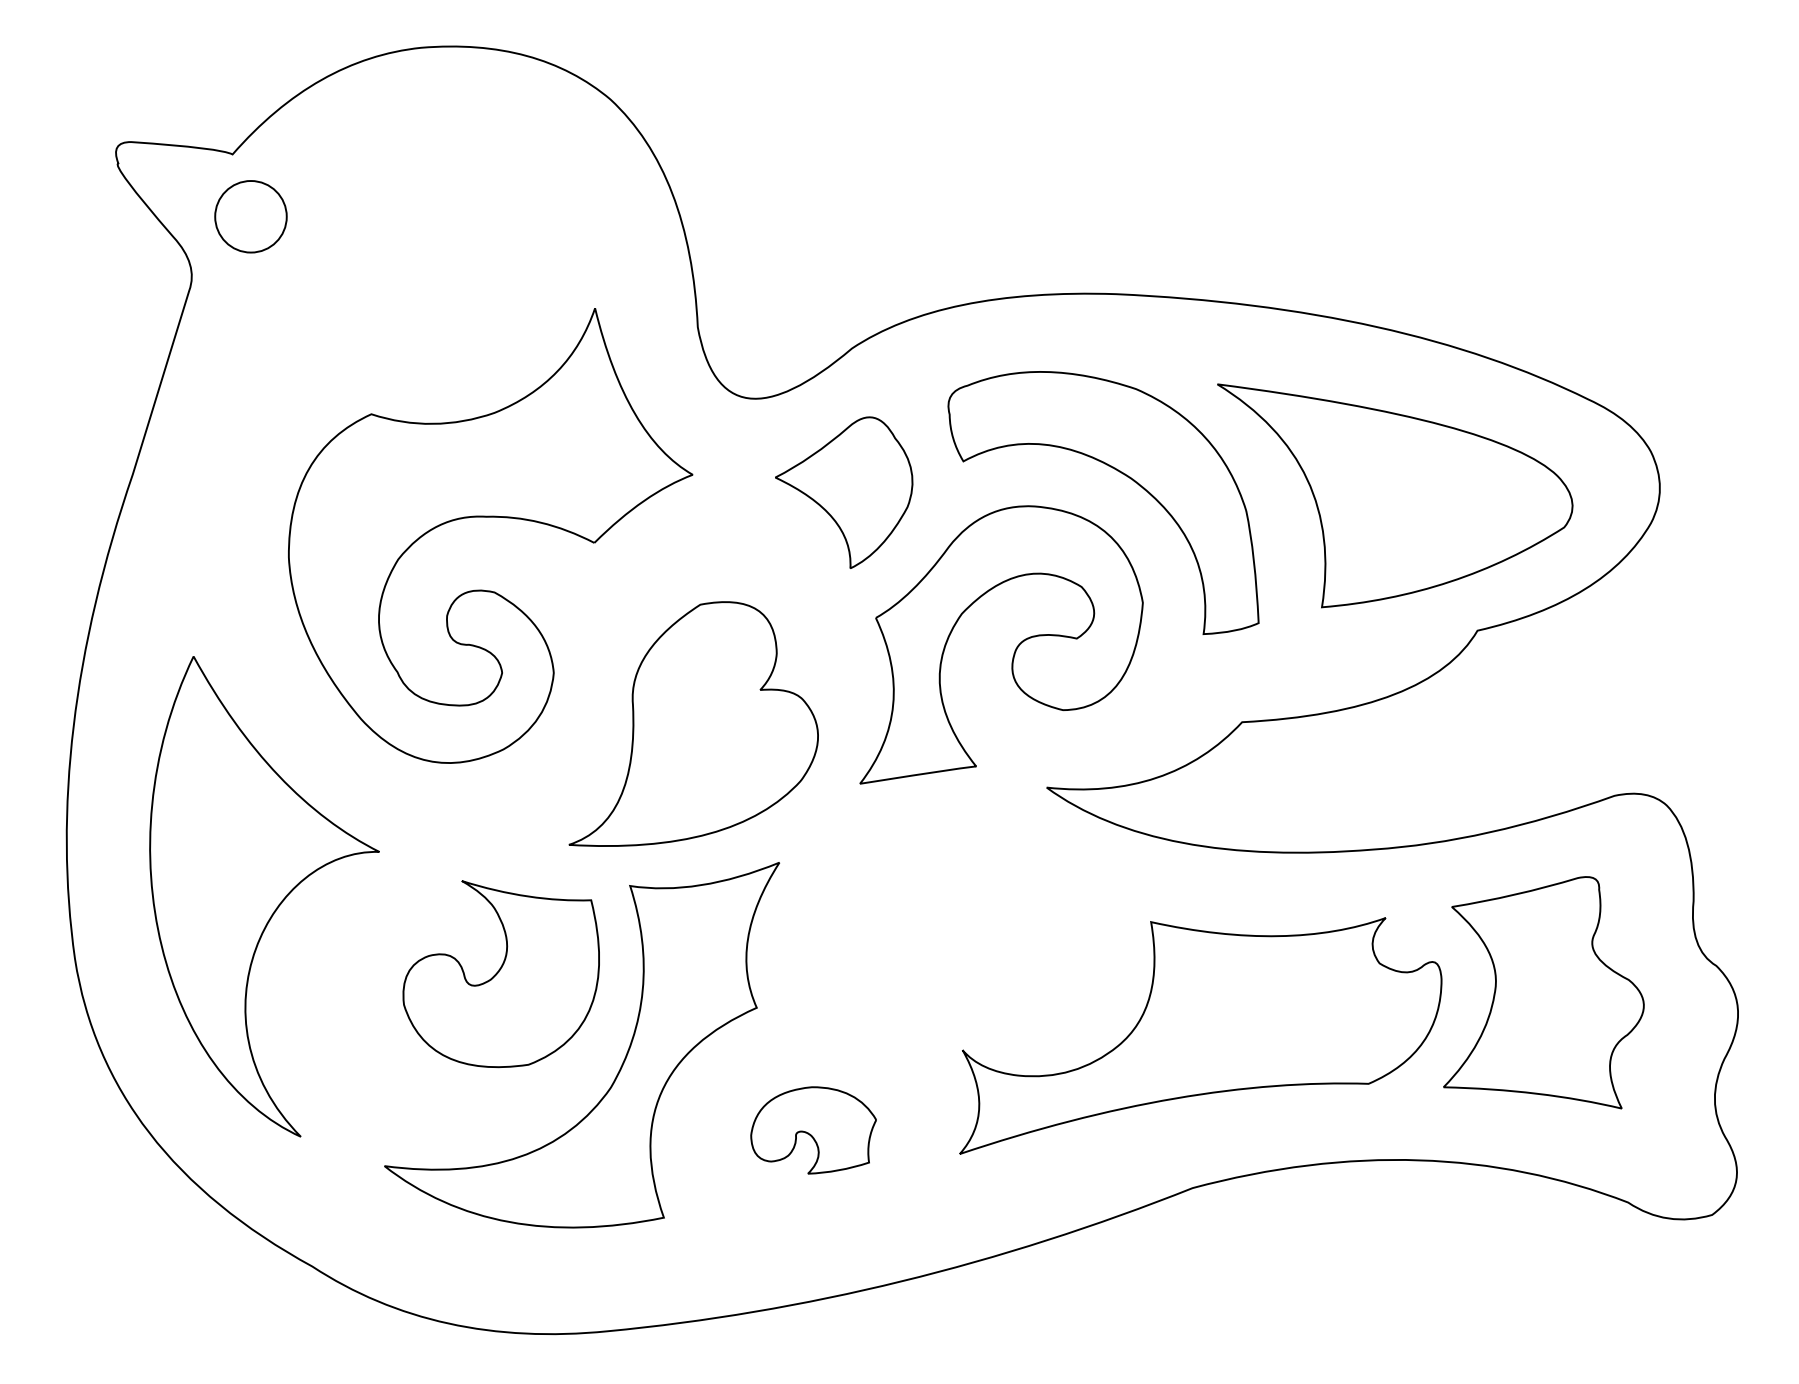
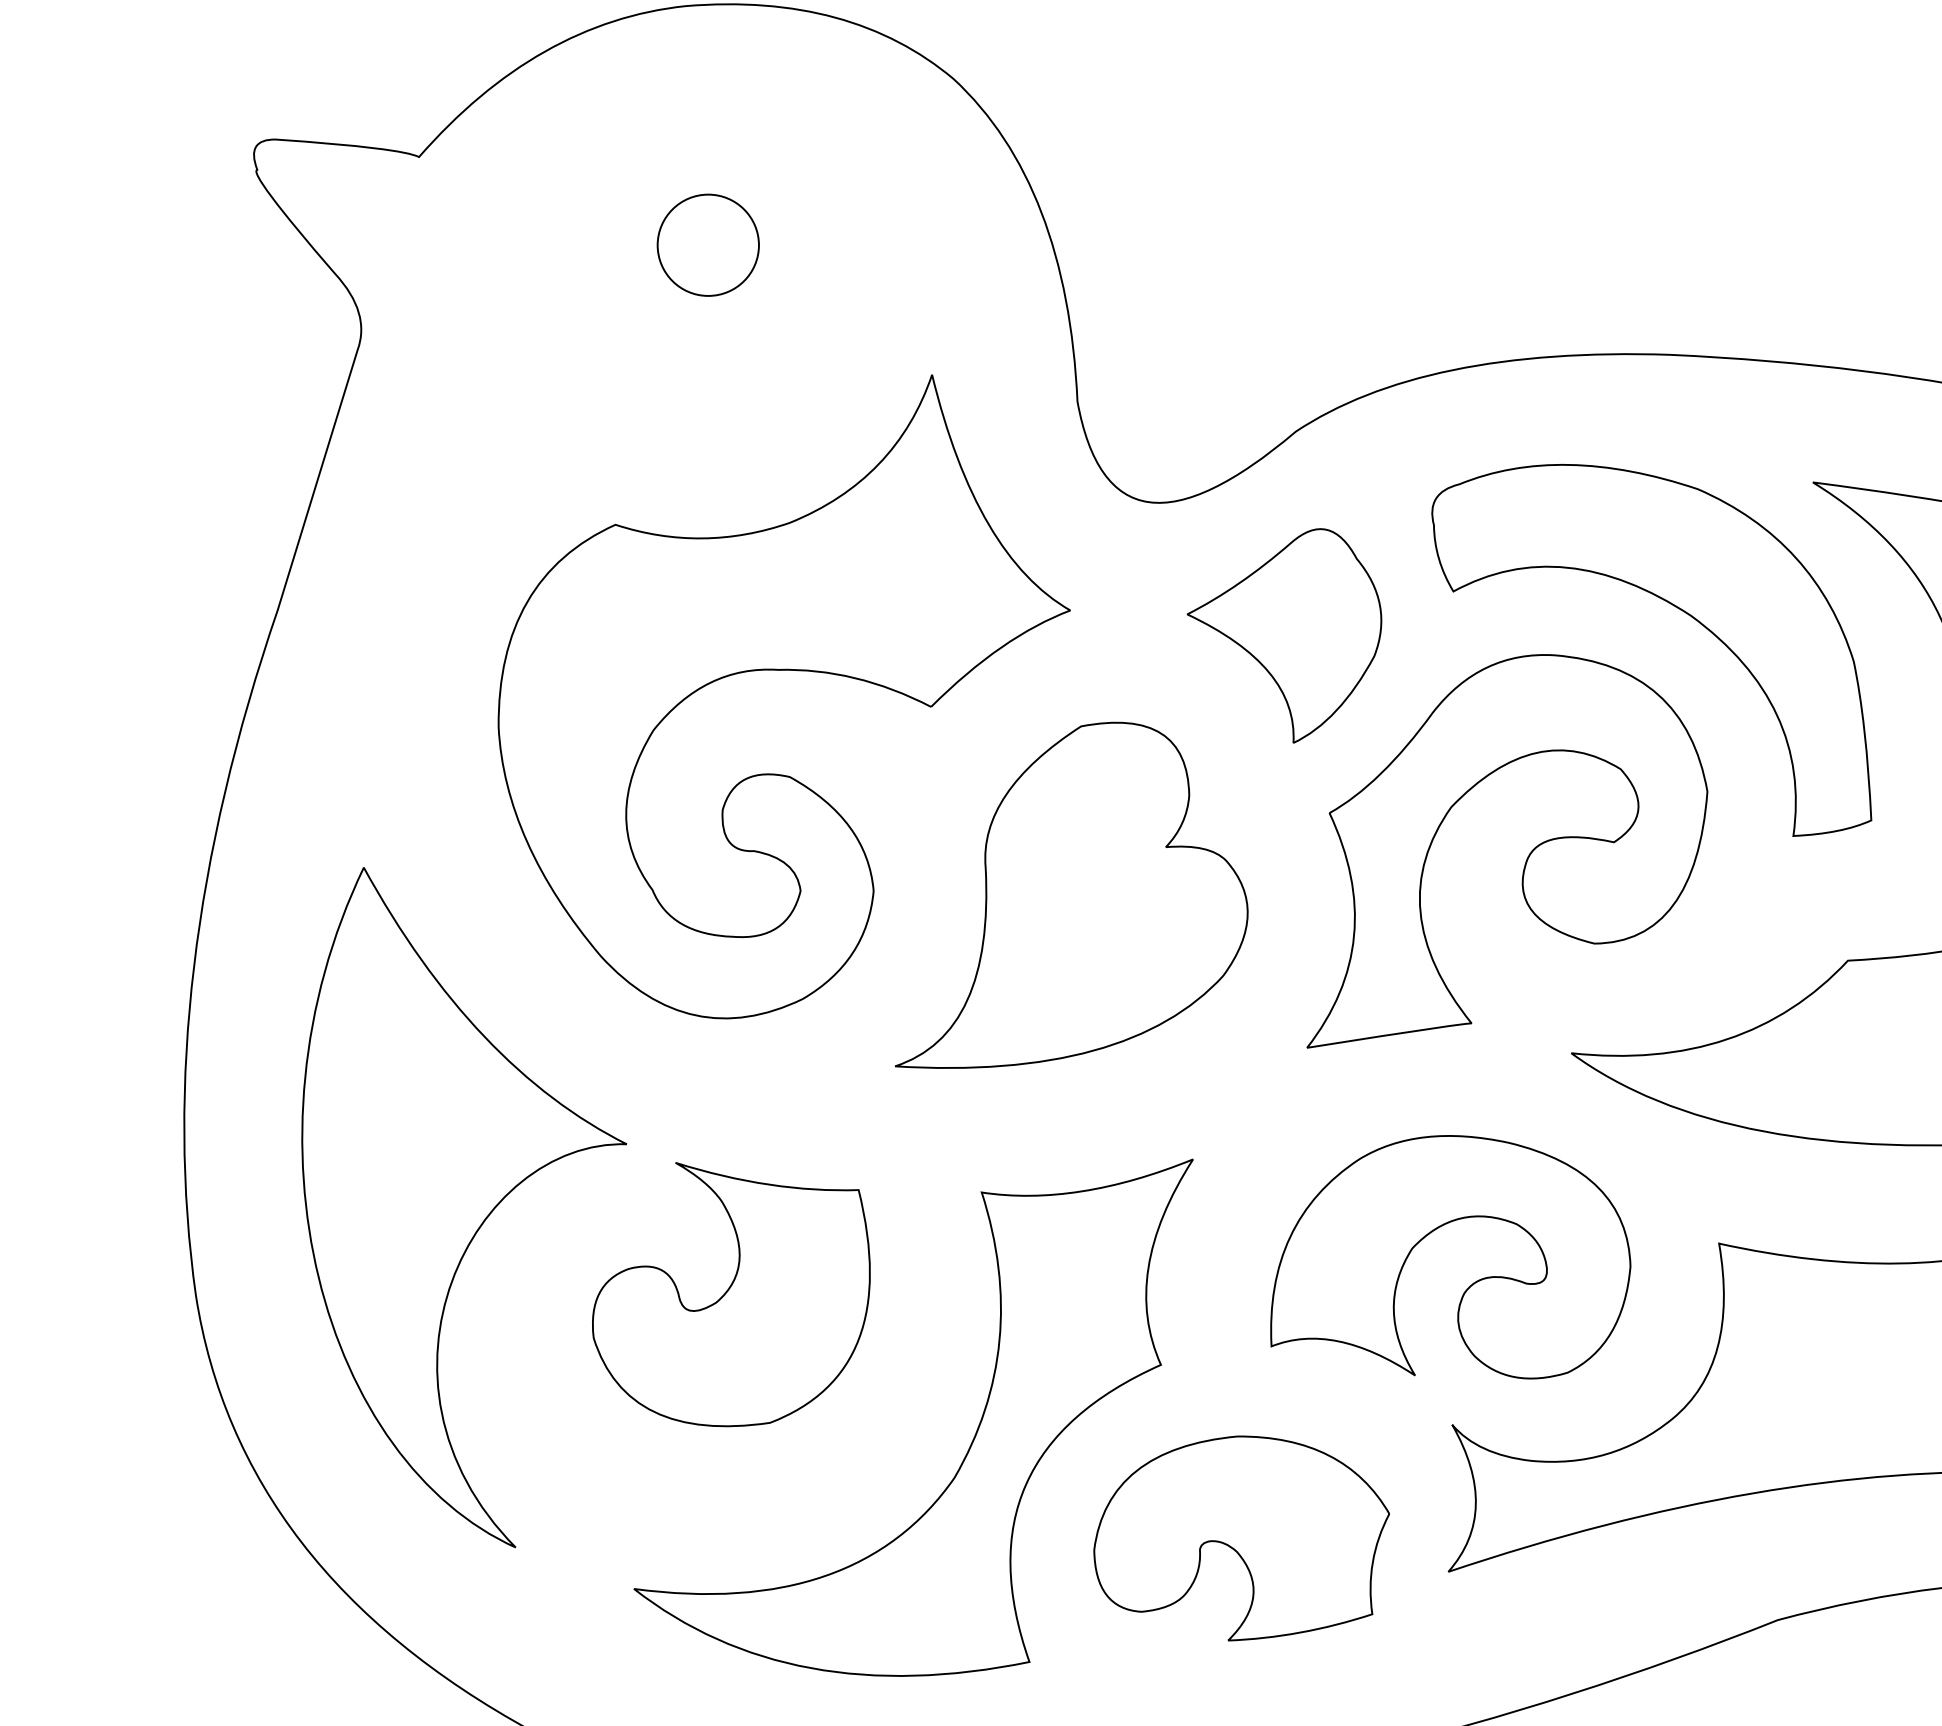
part: (250, 216) -> (707, 244), moved
part: (693, 723) -> (1071, 894), moved
part: (950, 913) -> (1435, 1231), added
part: (500, 974) -> (730, 1295), moved
part: (813, 1130) -> (1241, 1538), size x1.67

